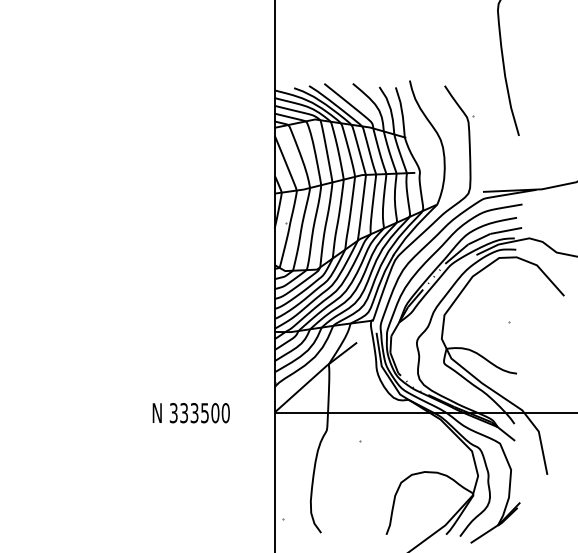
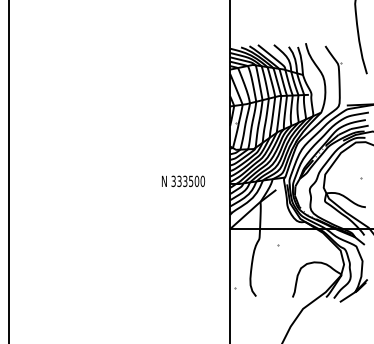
text: (191, 413) -> (183, 181), moved

